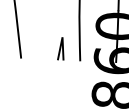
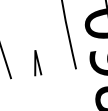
line: (60, 48) -> (35, 62), moved

